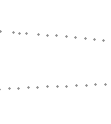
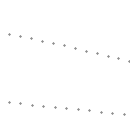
part: (19, 32) -> (31, 38), size x1.43

